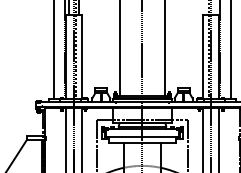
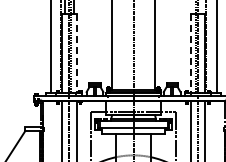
line: (81, 58) -> (76, 54), solid -> dashed
line: (203, 58) -> (190, 54), solid -> dashed

